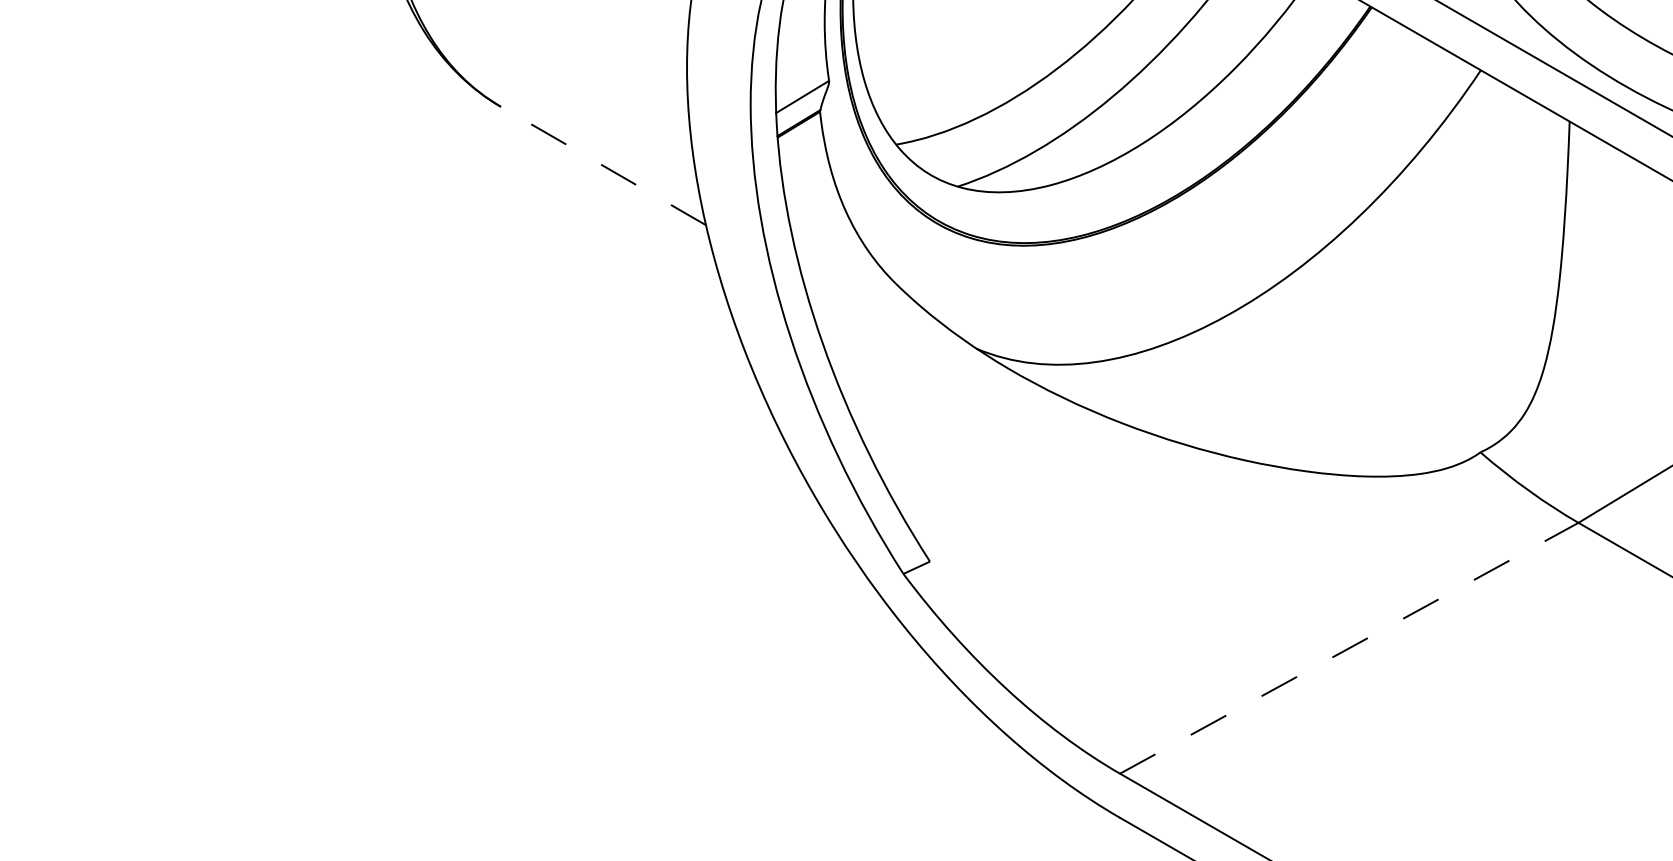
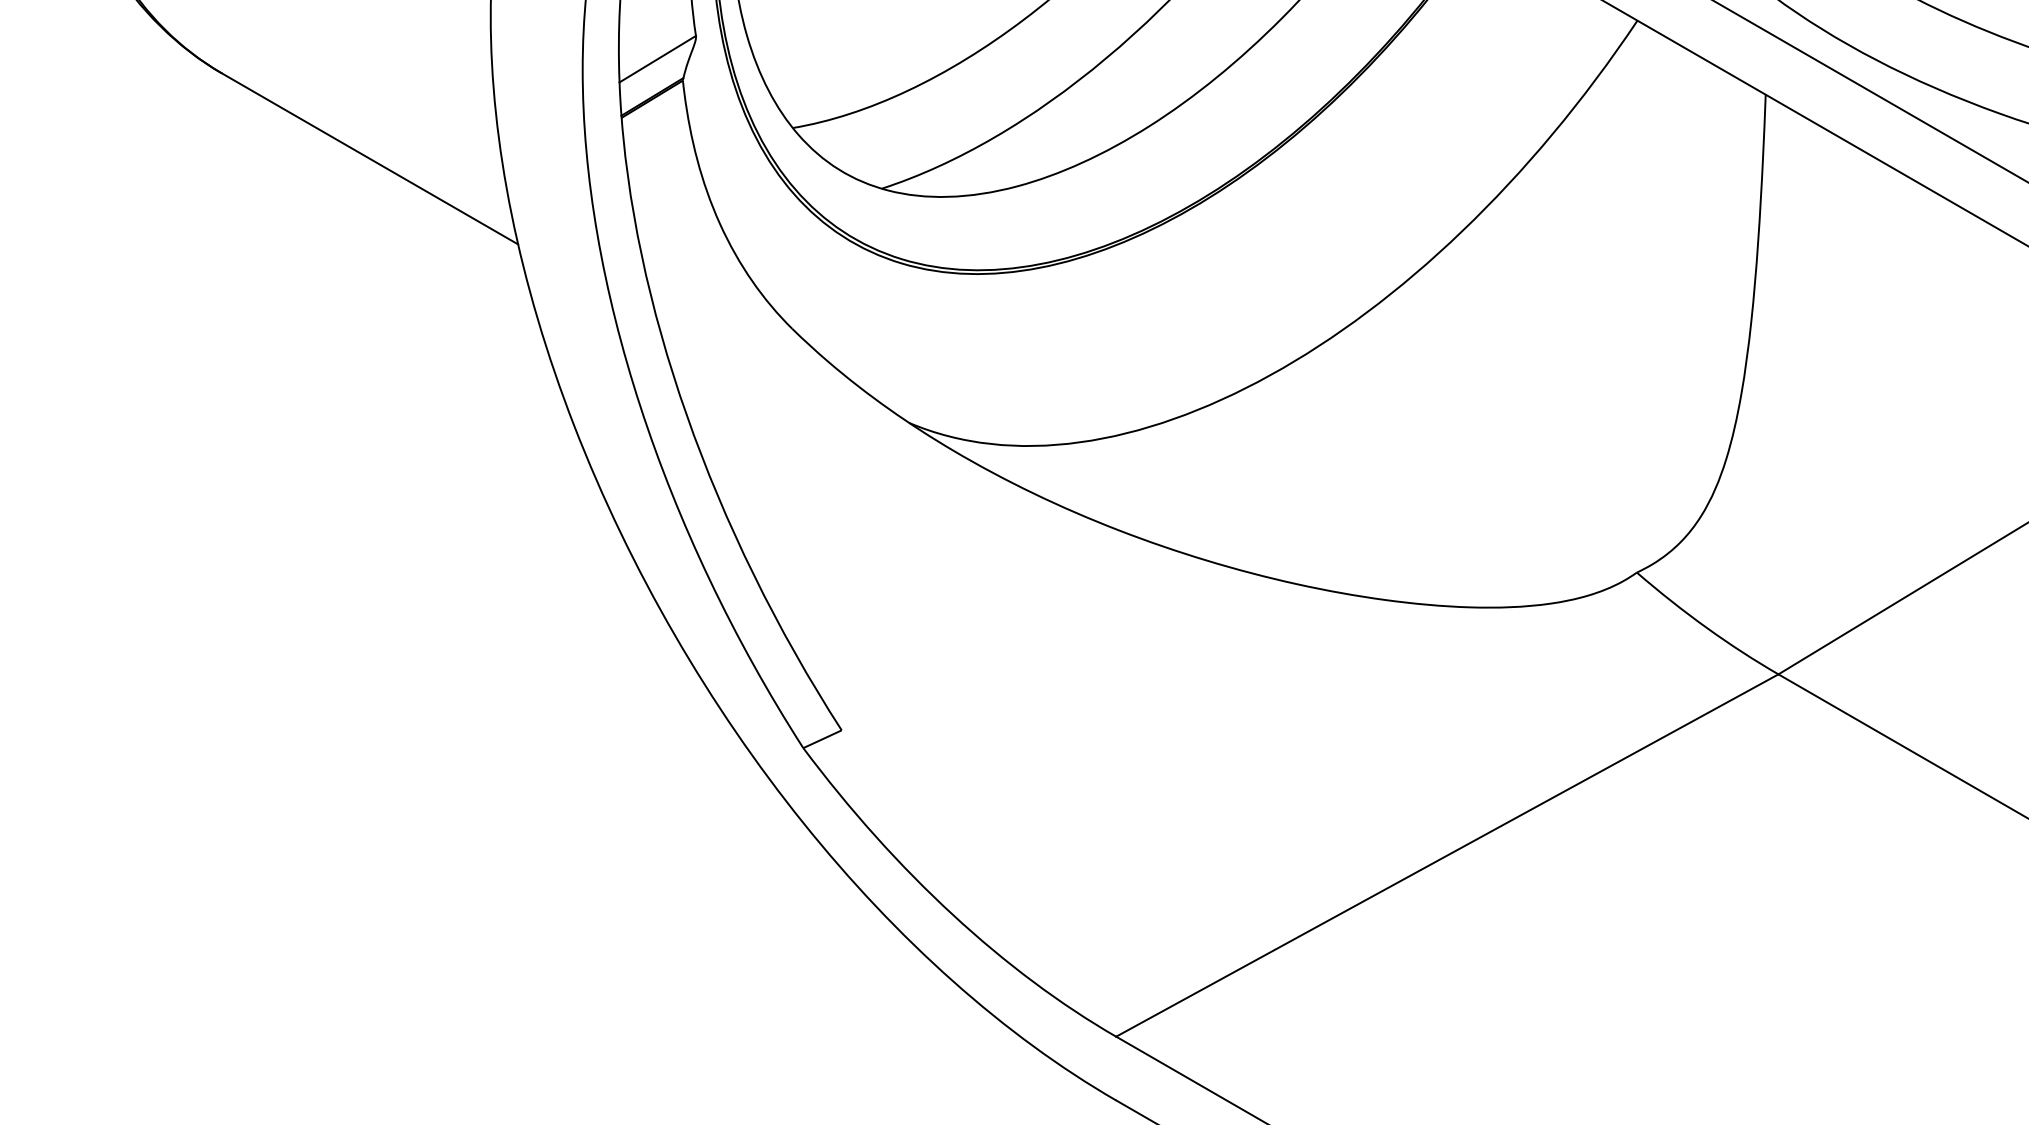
line: (603, 165) -> (370, 158), dashed -> solid
line: (1349, 648) -> (1447, 855), dashed -> solid

